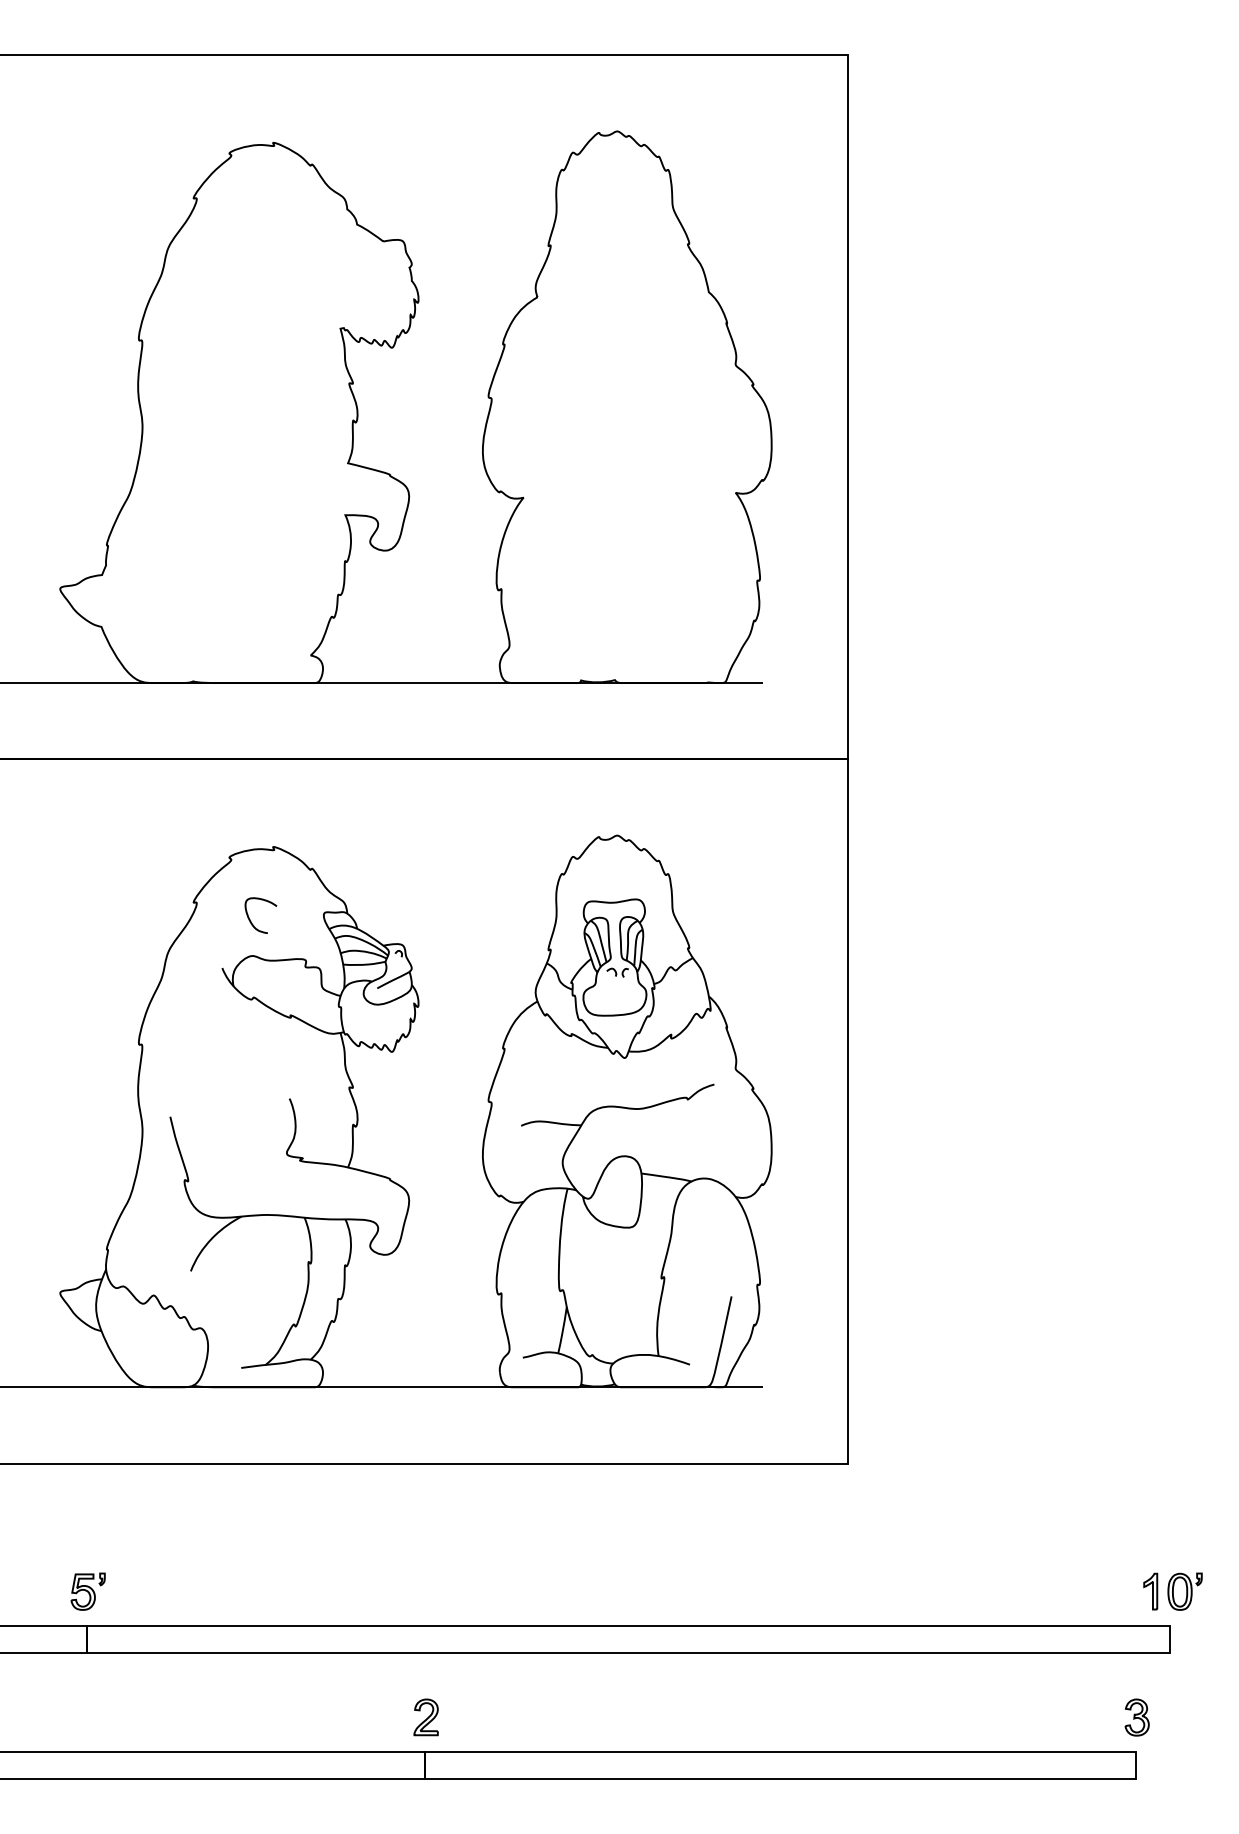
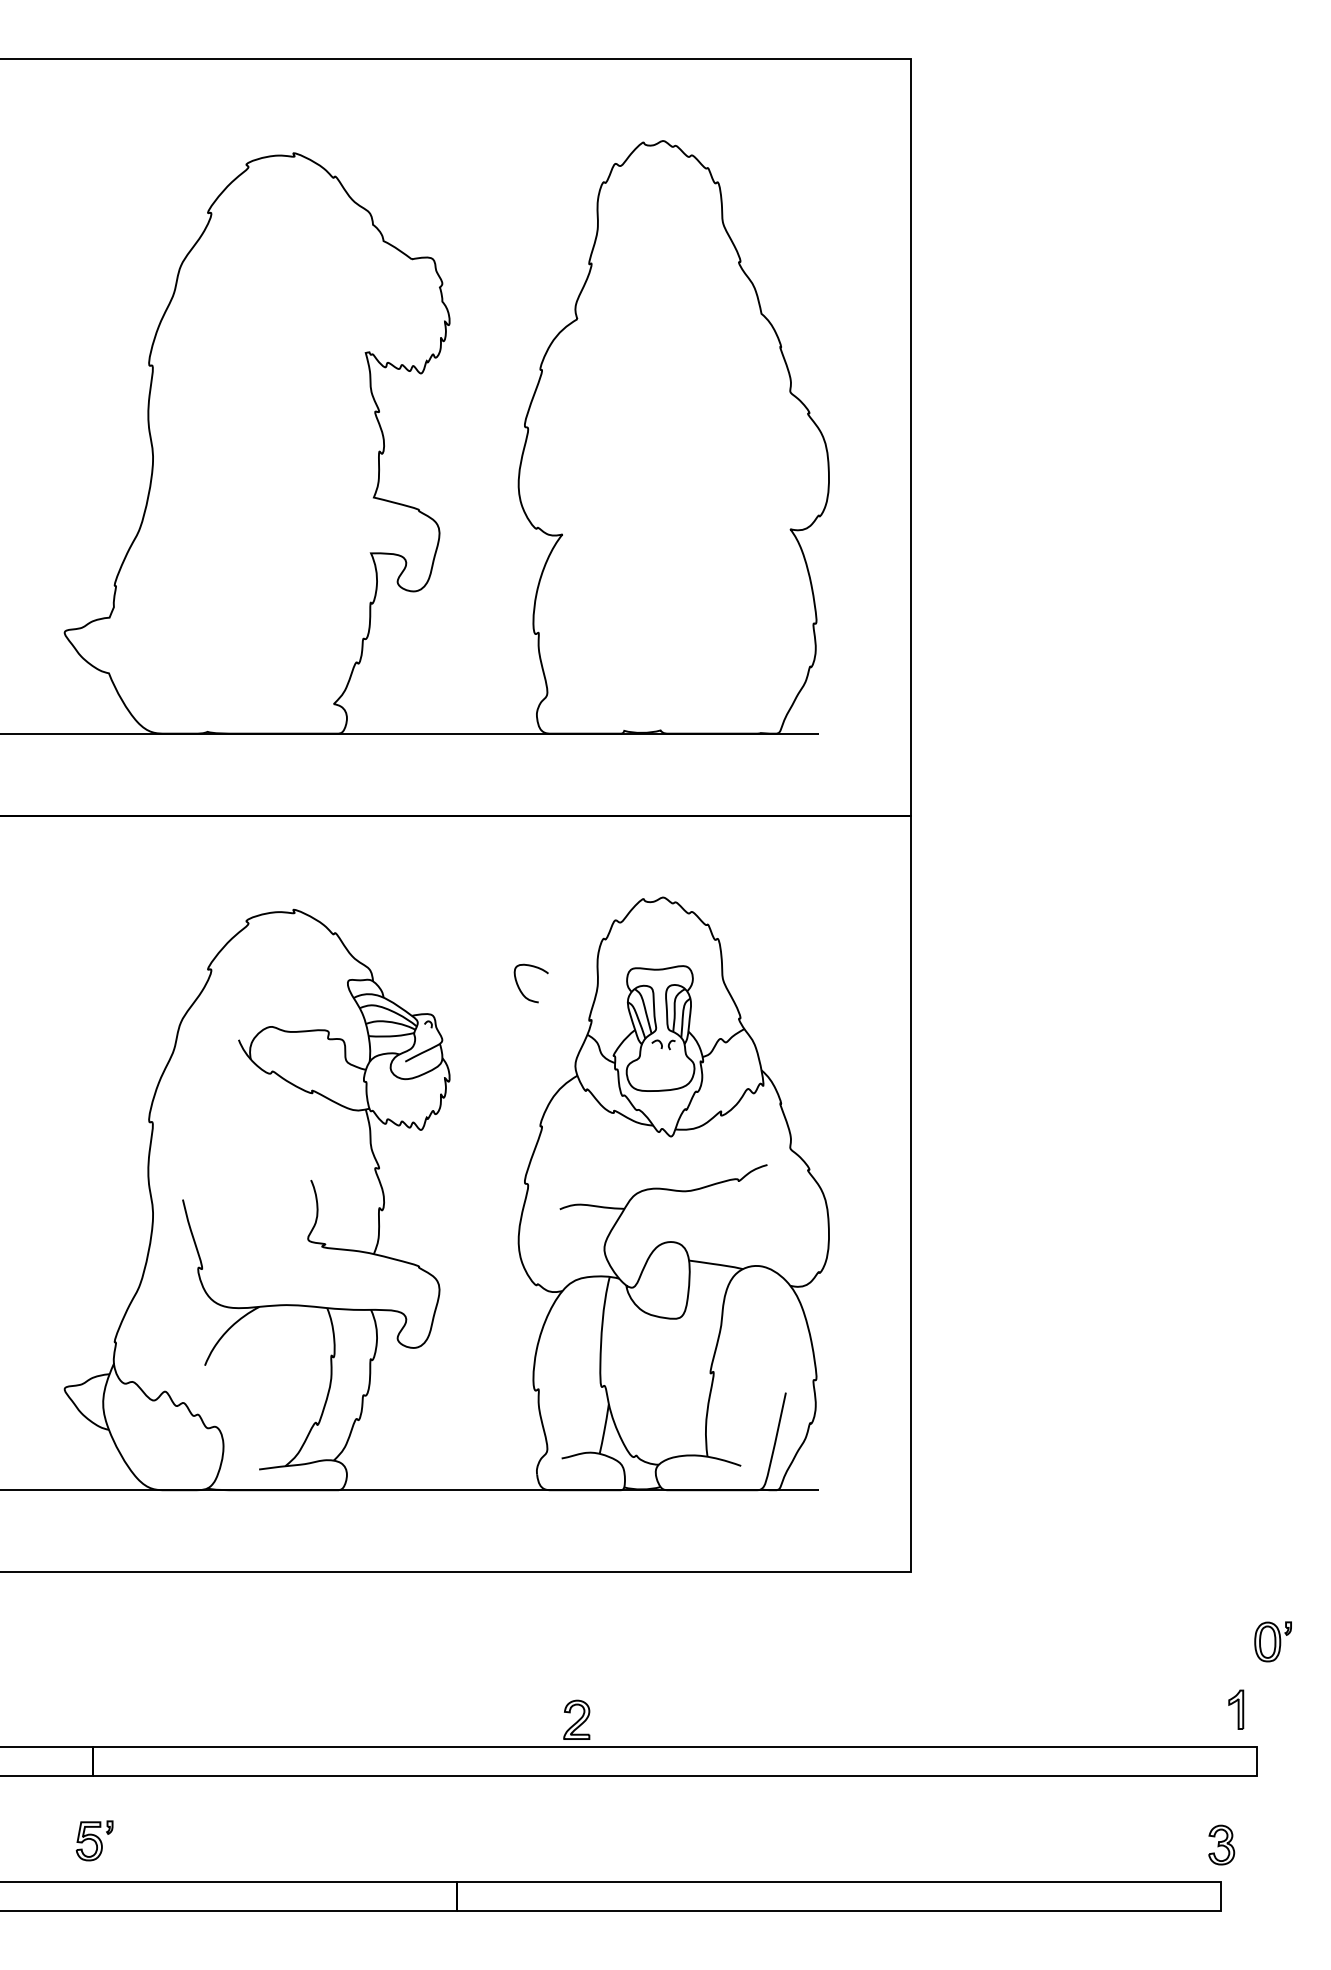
curve: (250, 920) -> (520, 988), moved
part: (88, 1591) -> (94, 1840), moved
part: (1184, 1591) -> (1272, 1641), moved
part: (425, 1717) -> (576, 1719), moved

